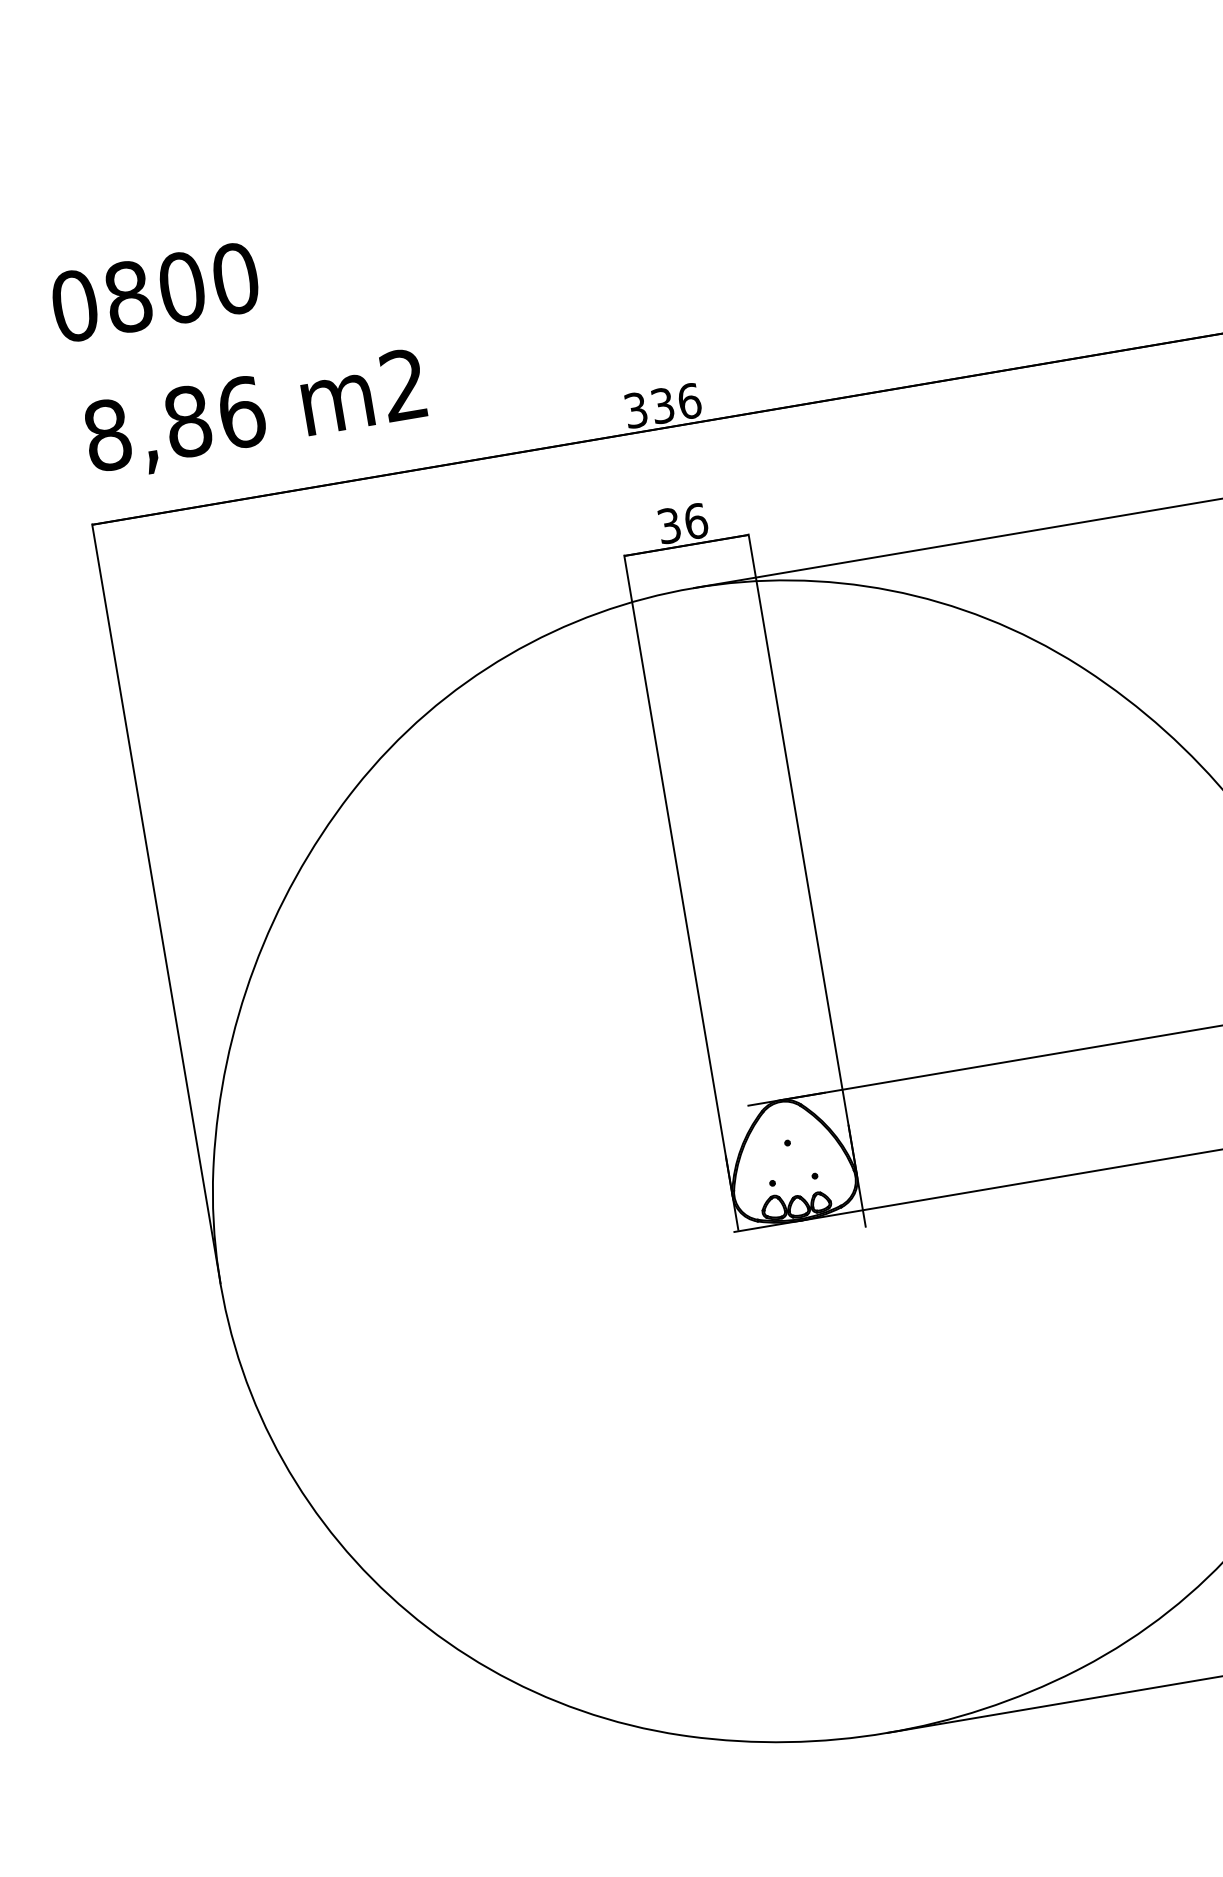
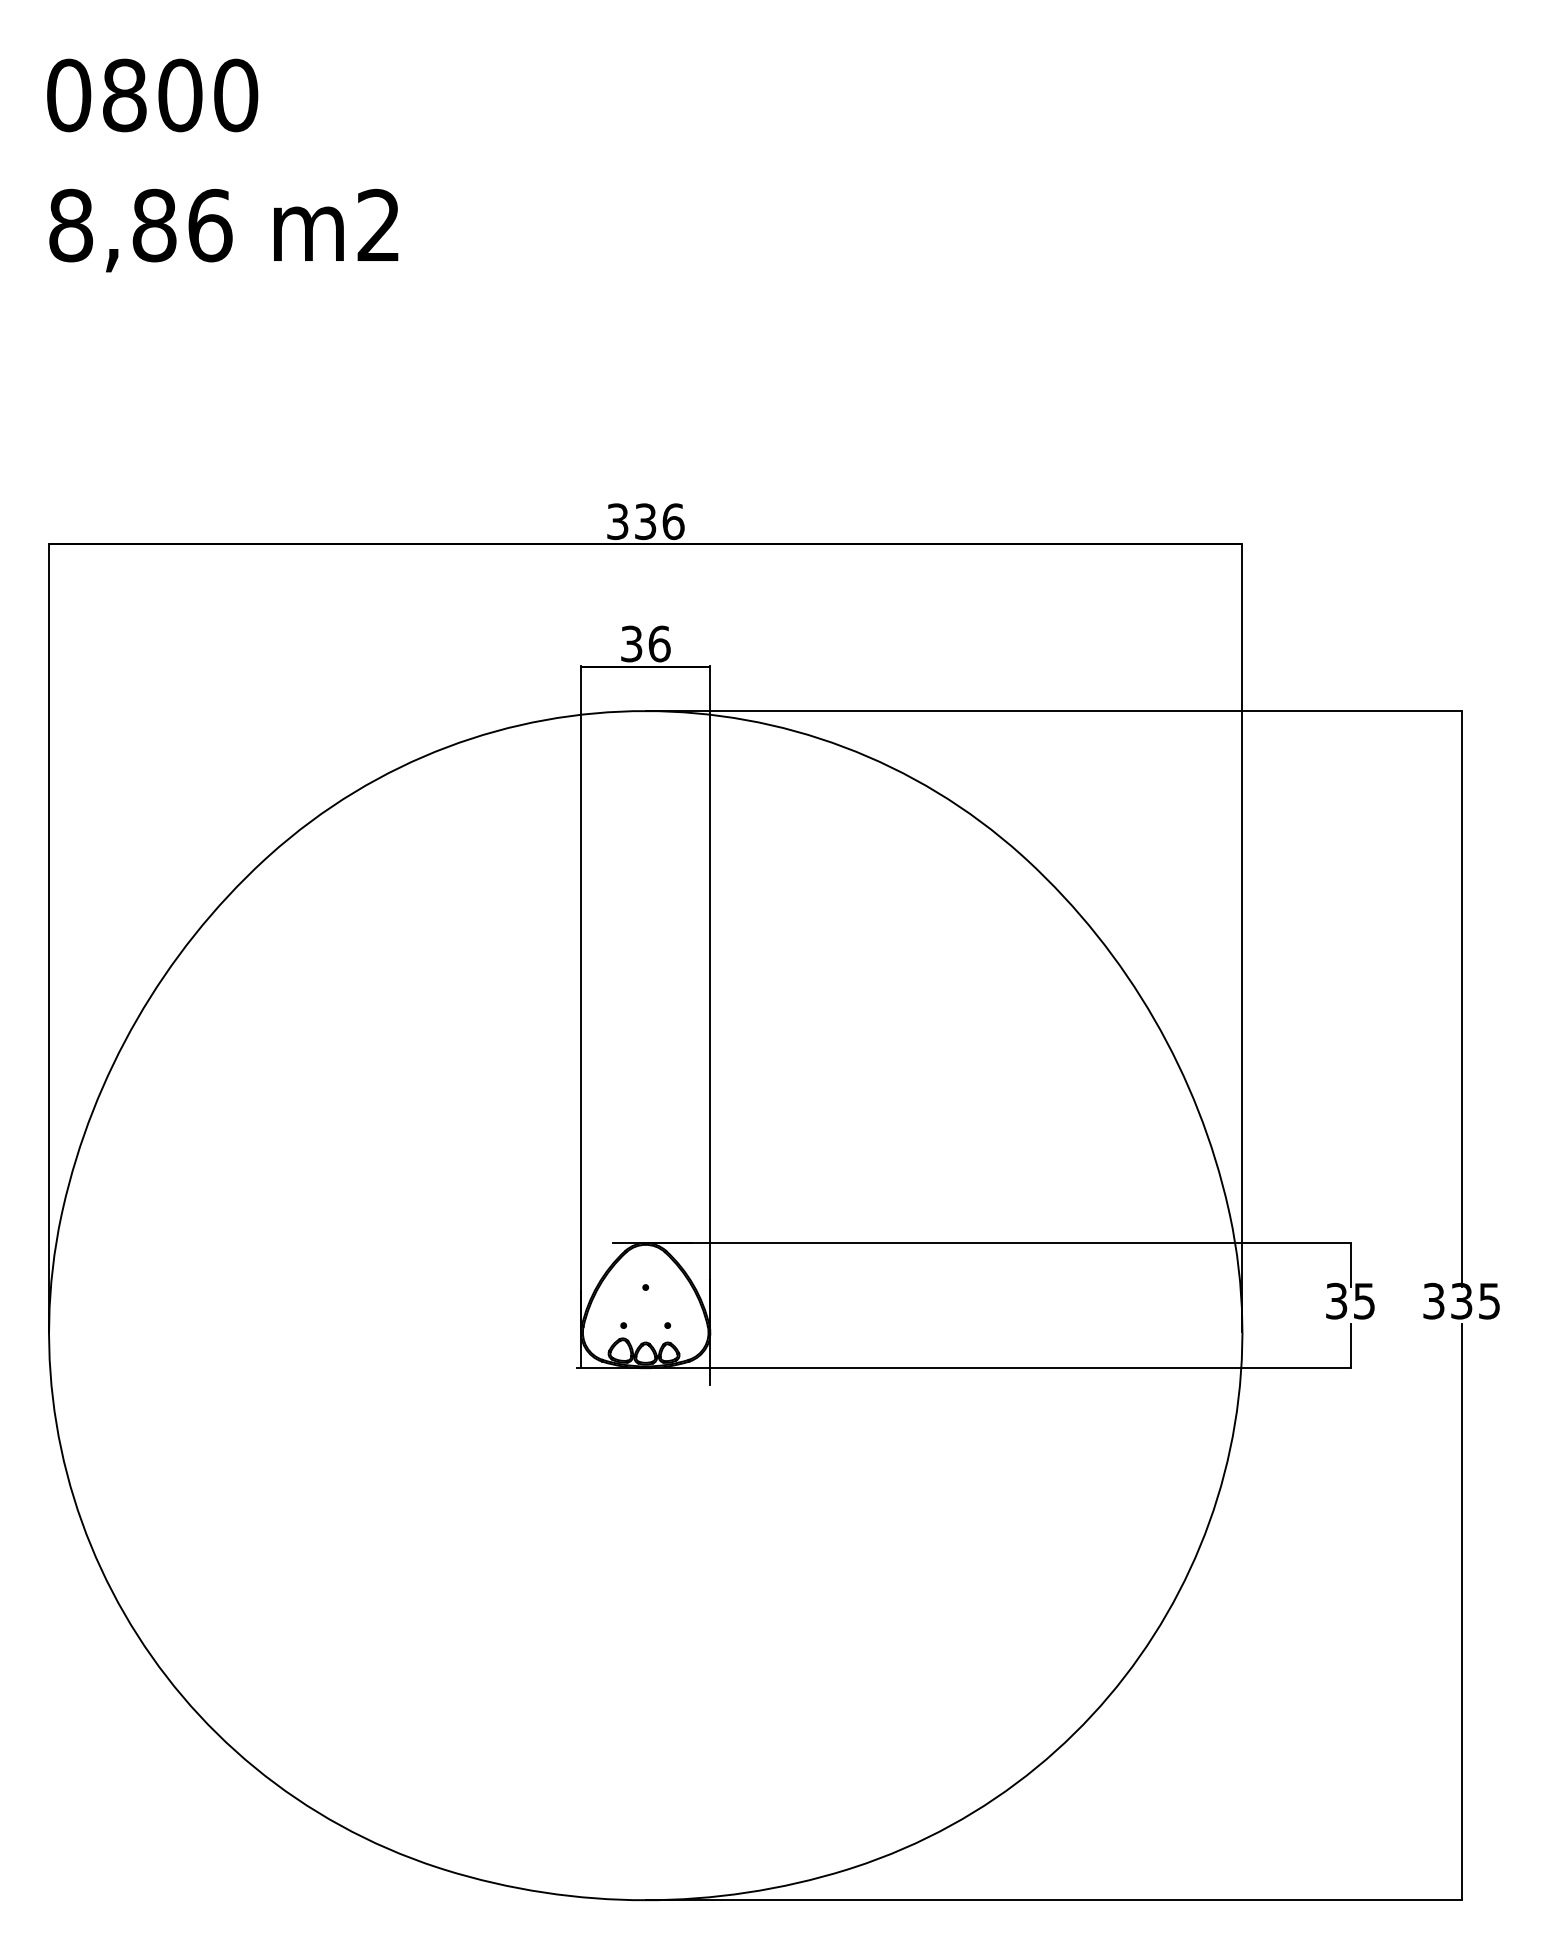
text: (155, 292) -> (152, 95), moved
text: (255, 415) -> (223, 230), moved

